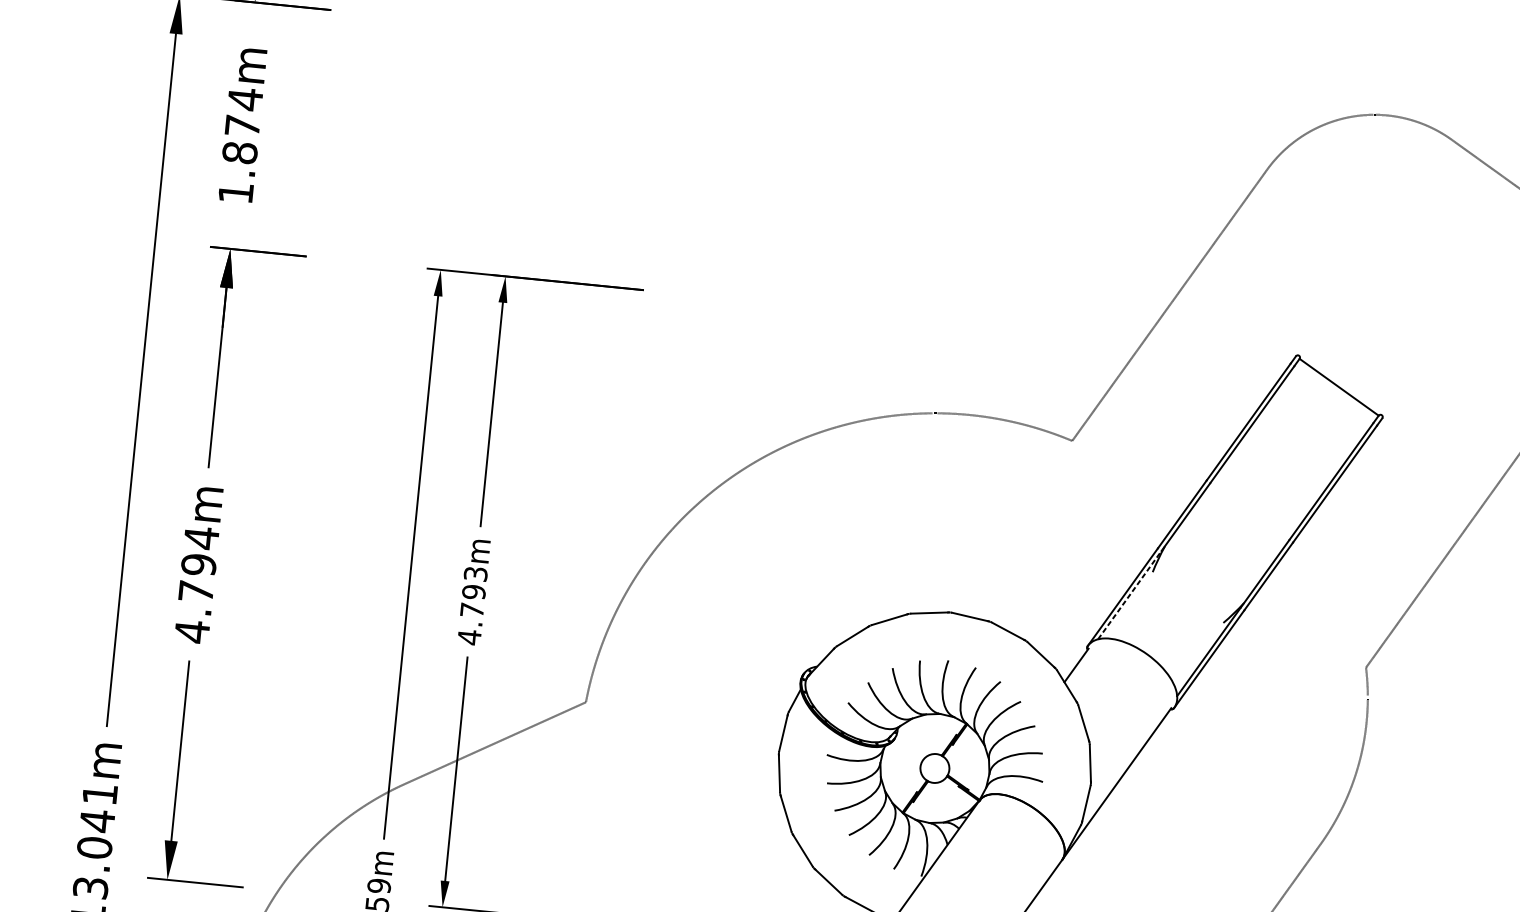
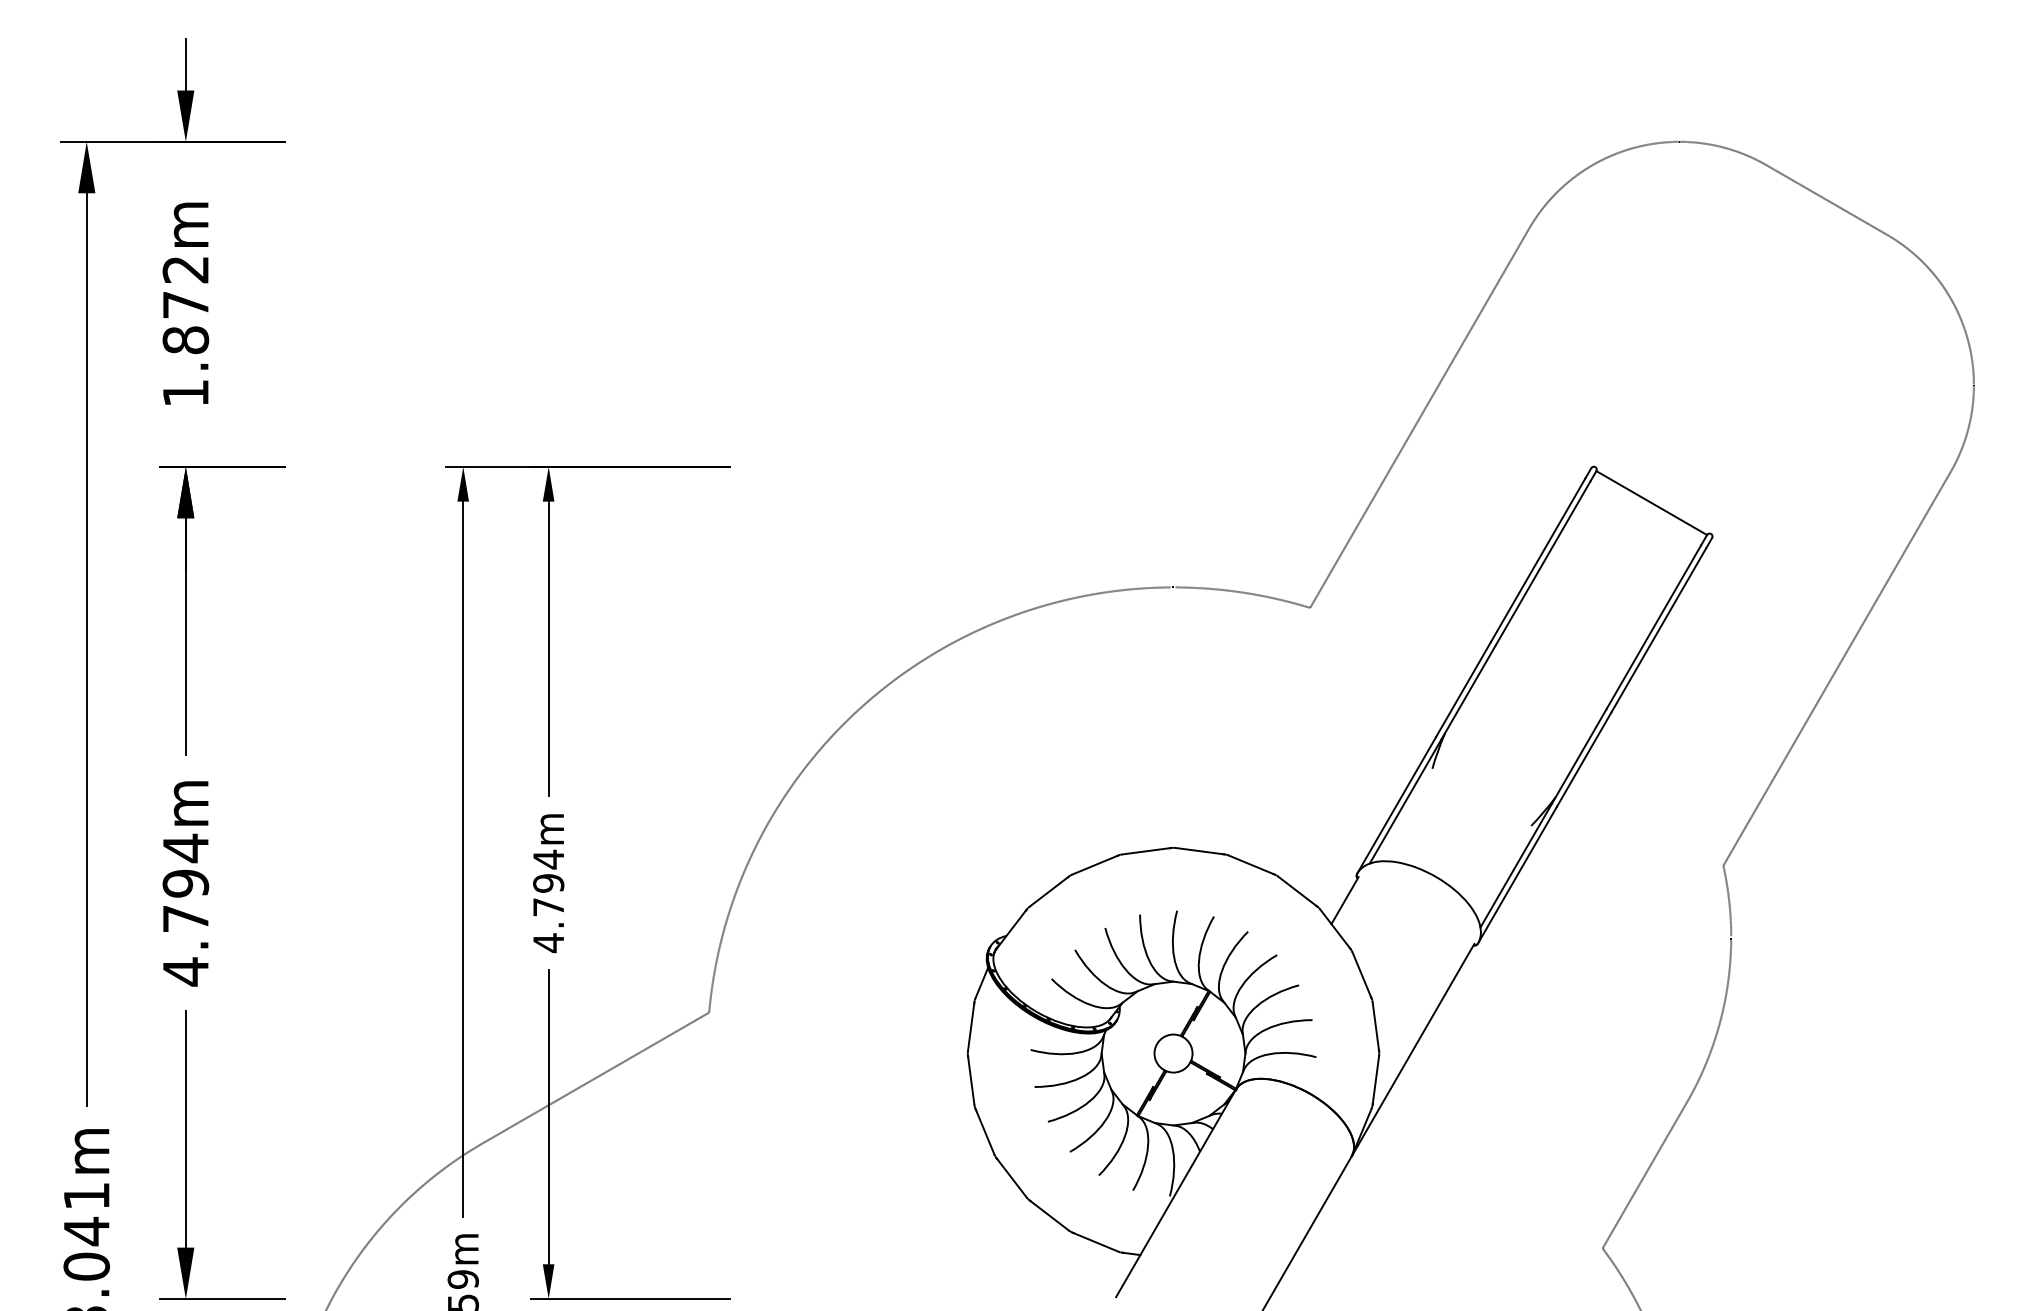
text: (245, 99) -> (185, 269), 1.874m -> 1.872m
text: (475, 574) -> (548, 859), 4.793m -> 4.794m
line: (1129, 594) -> (1405, 801), dashed -> solid

